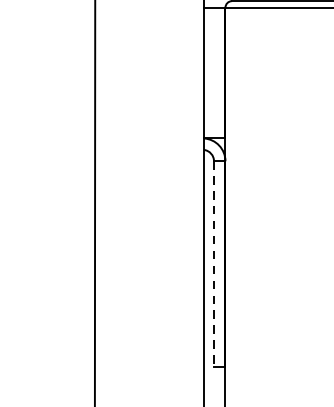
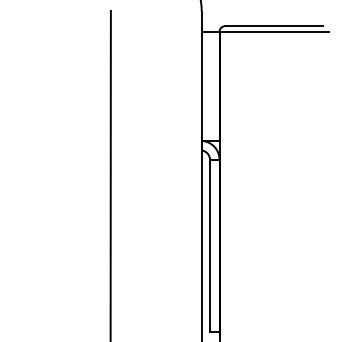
line: (214, 263) -> (210, 245), dashed -> solid

